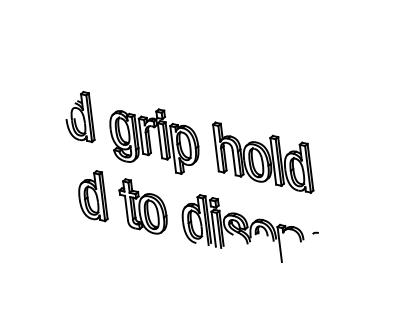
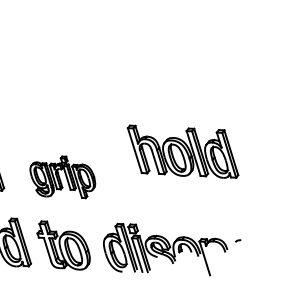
part: (154, 141) -> (63, 179), size x0.7
part: (263, 157) -> (183, 151), moved

